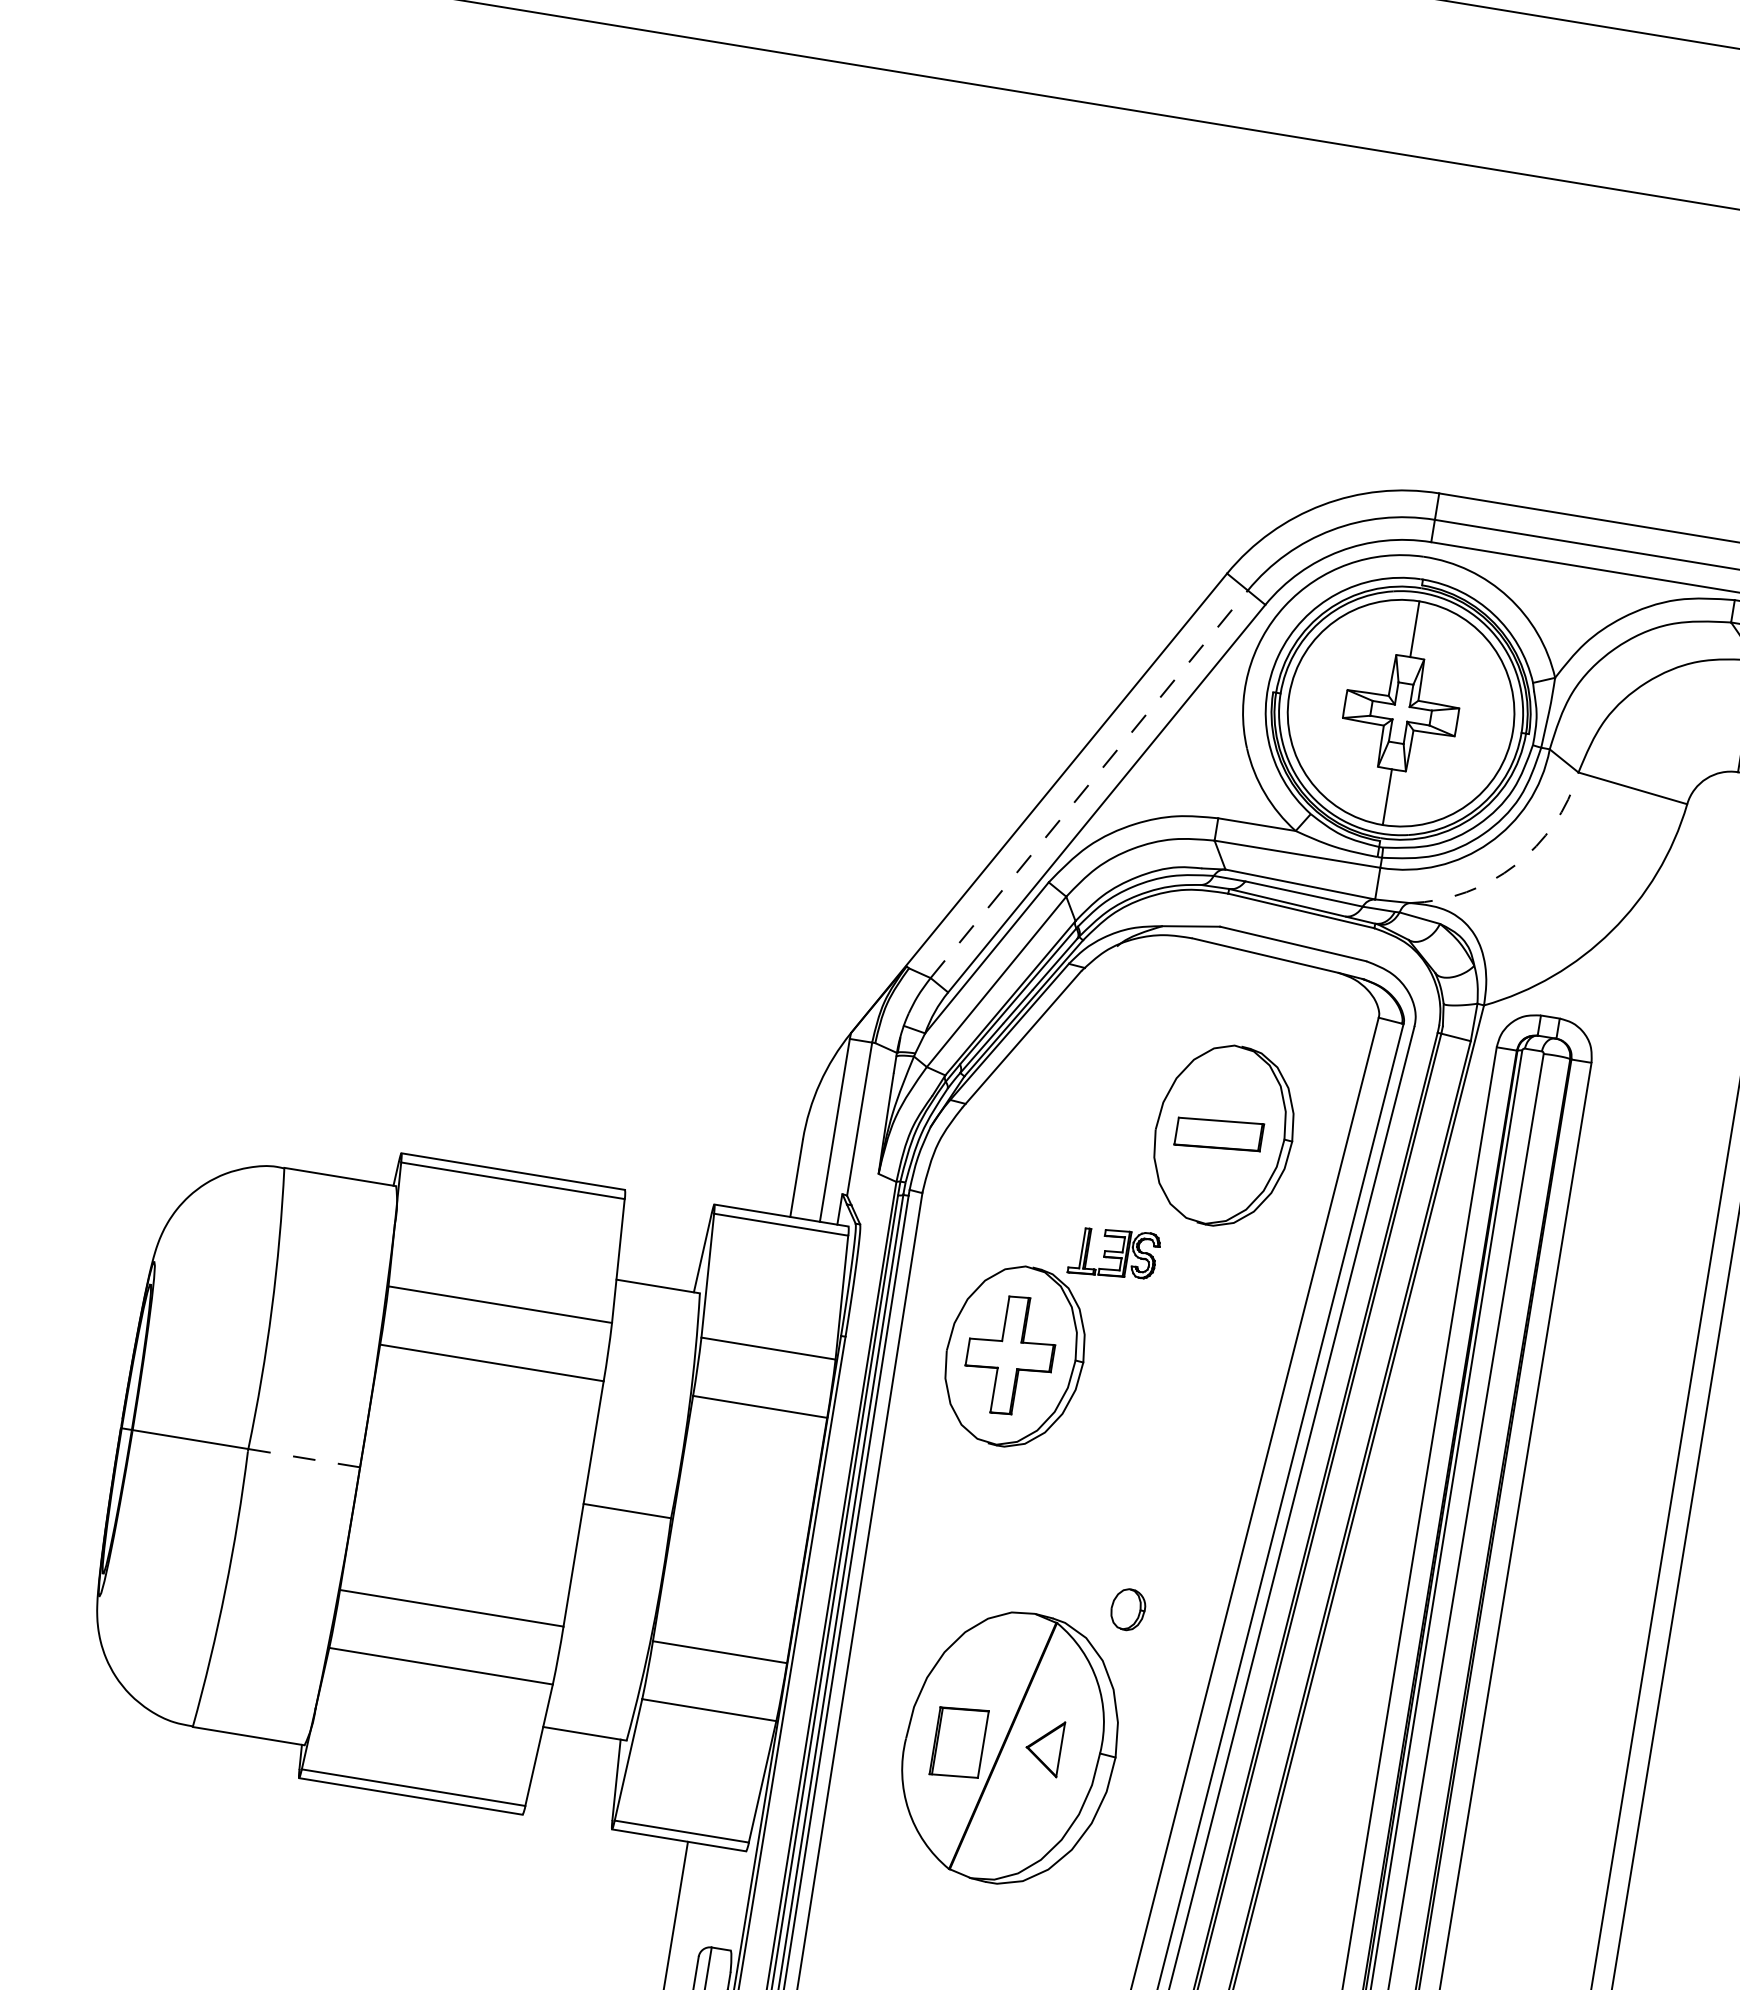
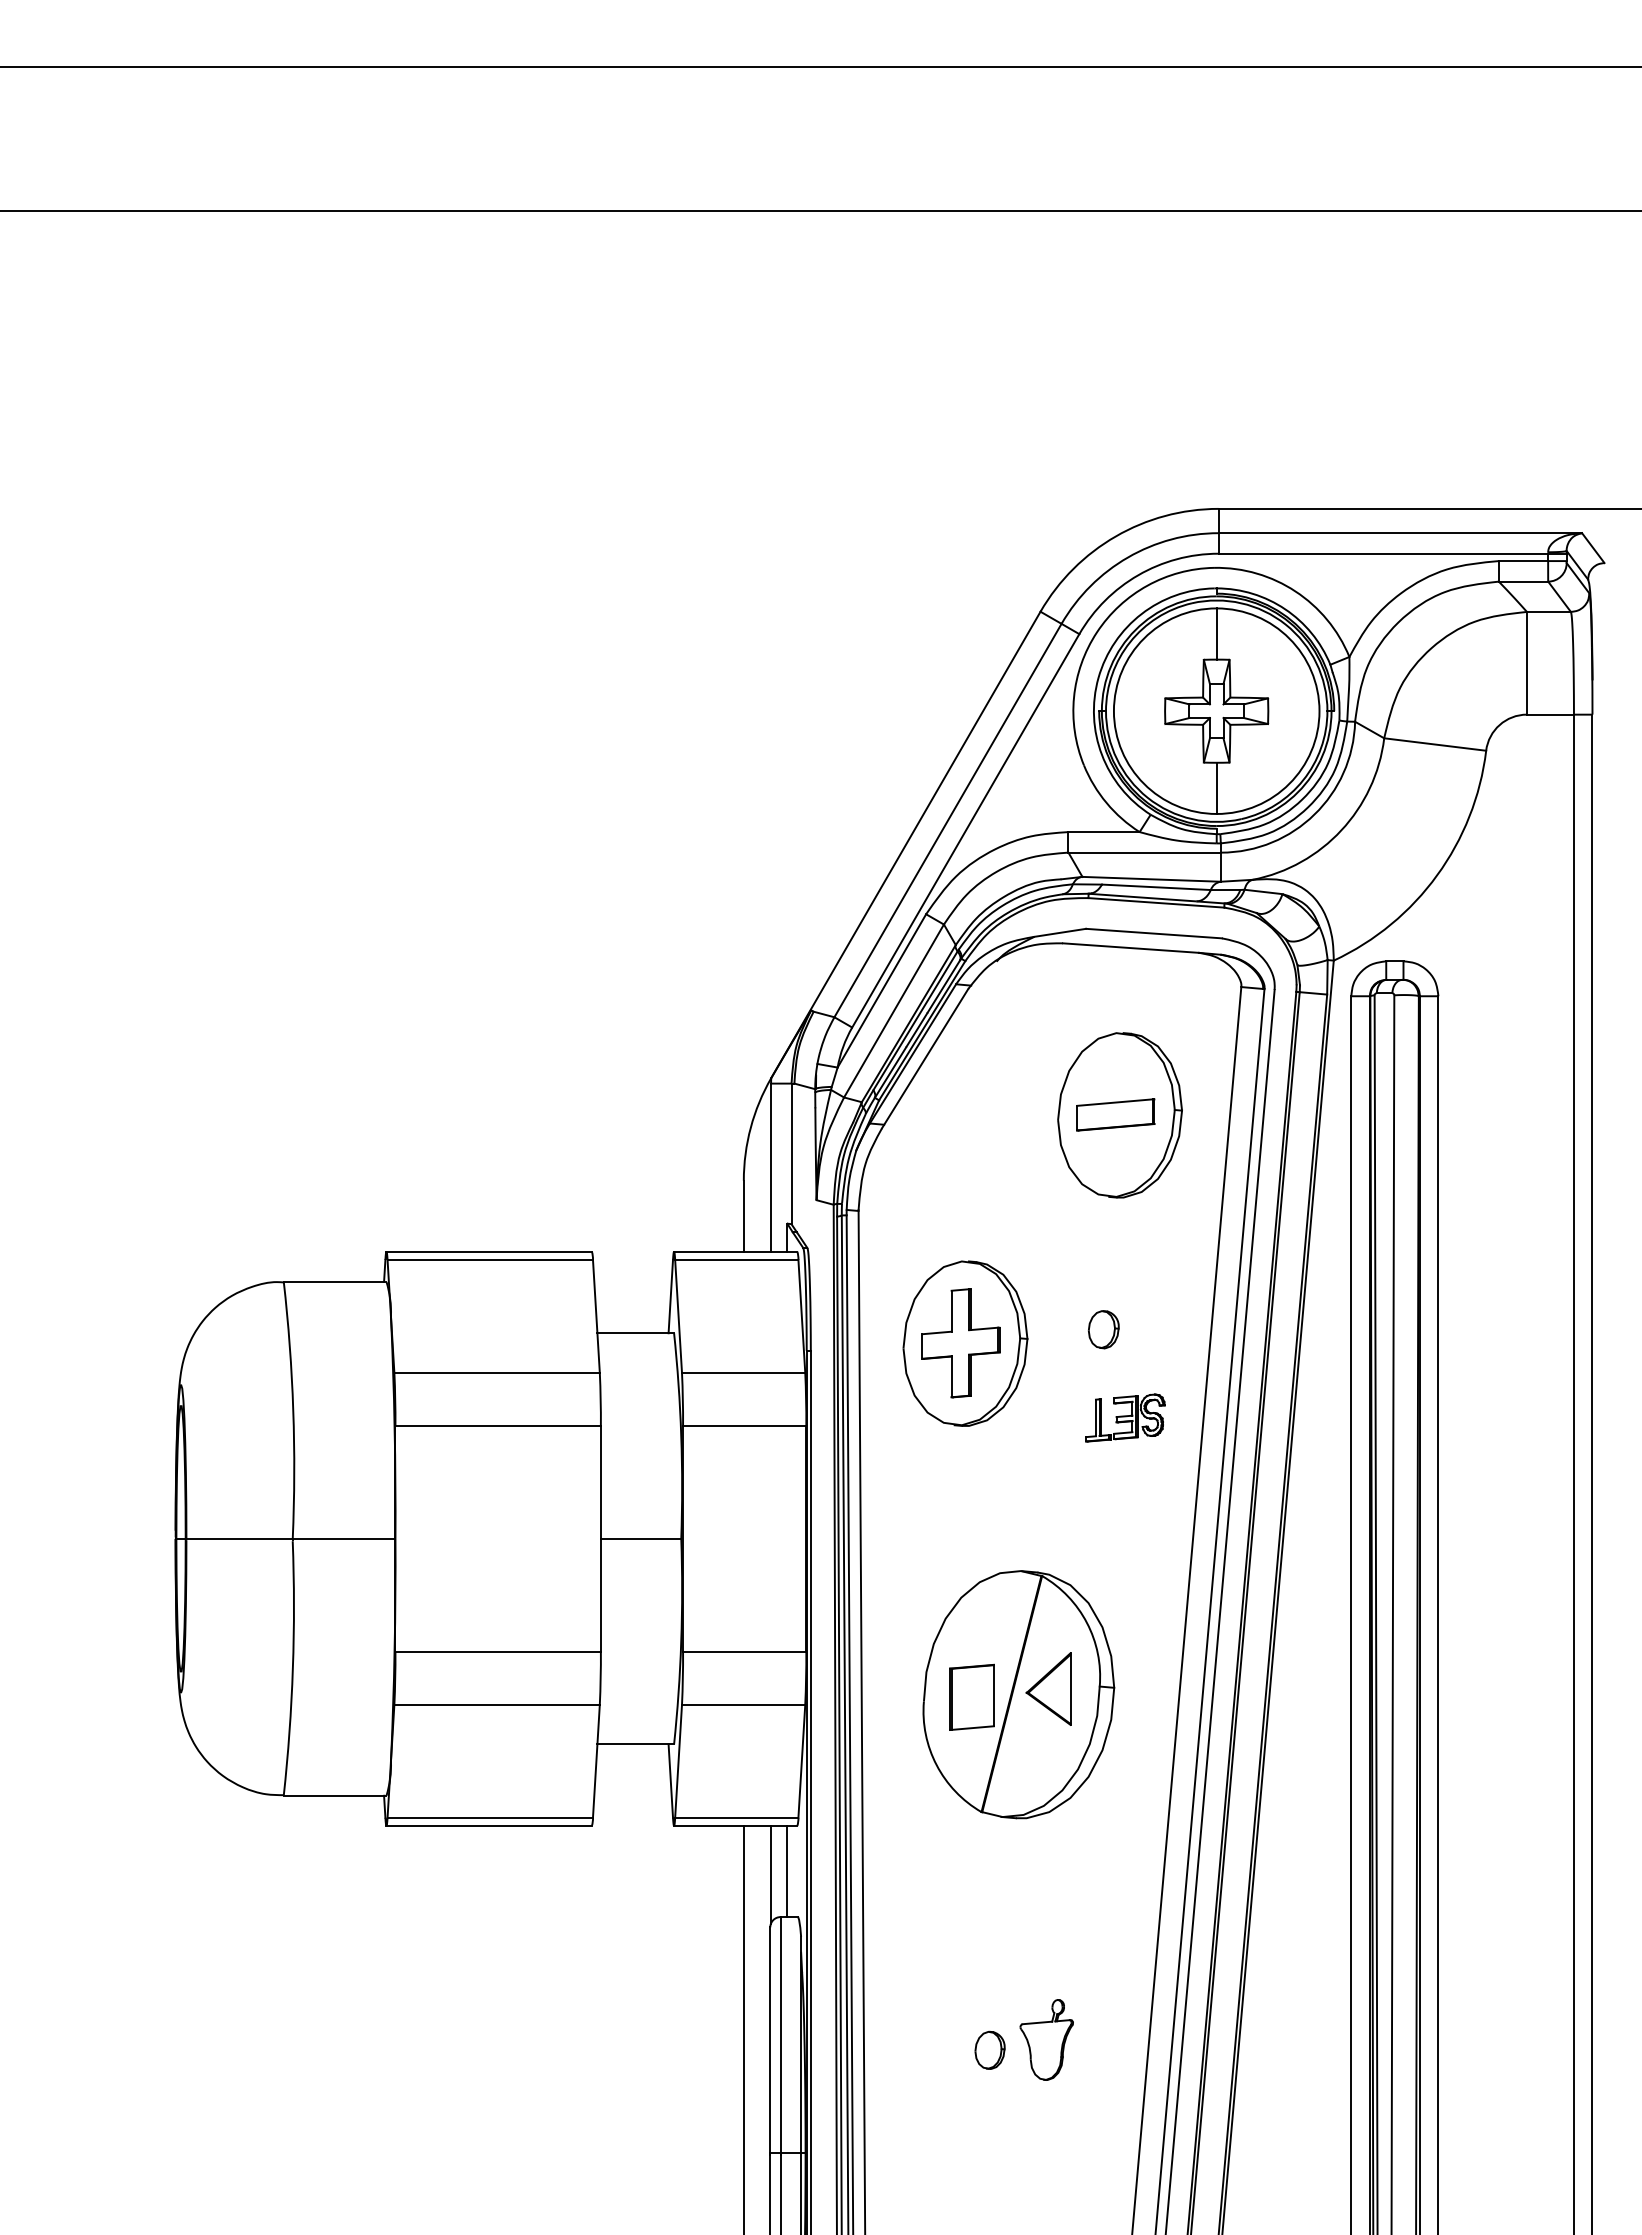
line: (1089, 784) -> (948, 820), dashed -> solid
arc: (1515, 865) -> (1341, 830), dashed -> solid
part: (1114, 1253) -> (1125, 1417), moved
line: (304, 1457) -> (344, 1538), dashed -> solid
part: (1127, 1609) -> (1103, 1329), moved
part: (1043, 1746) -> (1048, 1688), size x1.43
line: (709, 1899) -> (771, 1874), added
line: (727, 1899) -> (787, 1871), added

